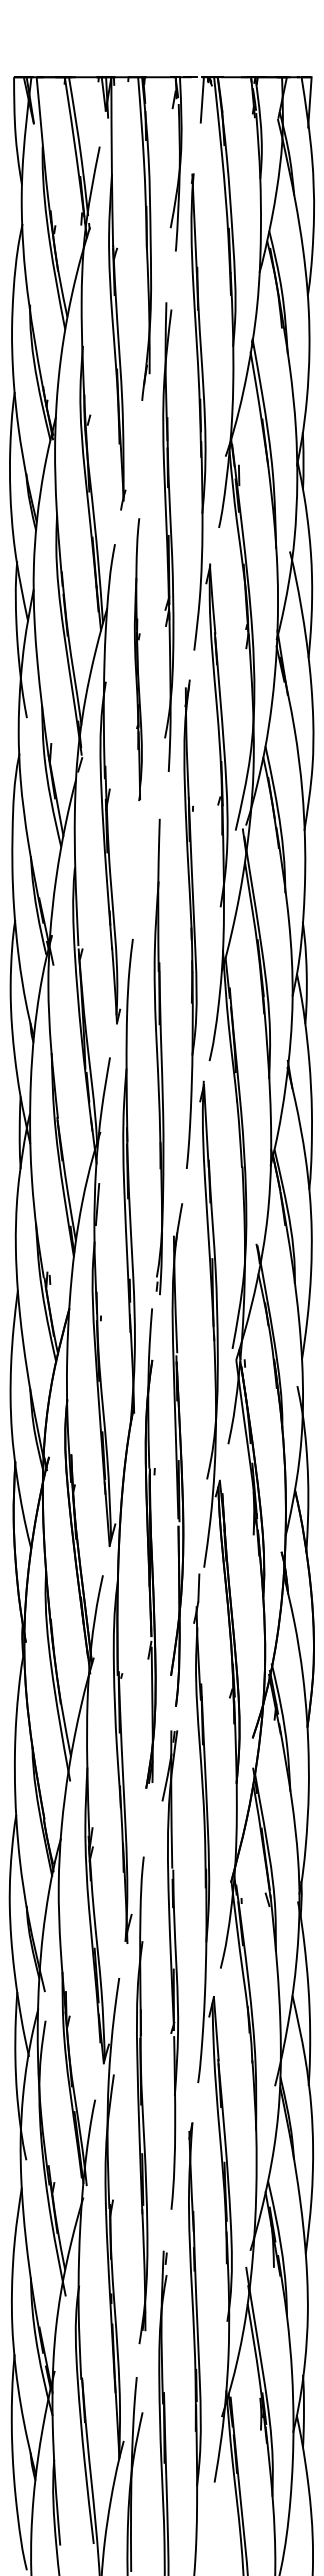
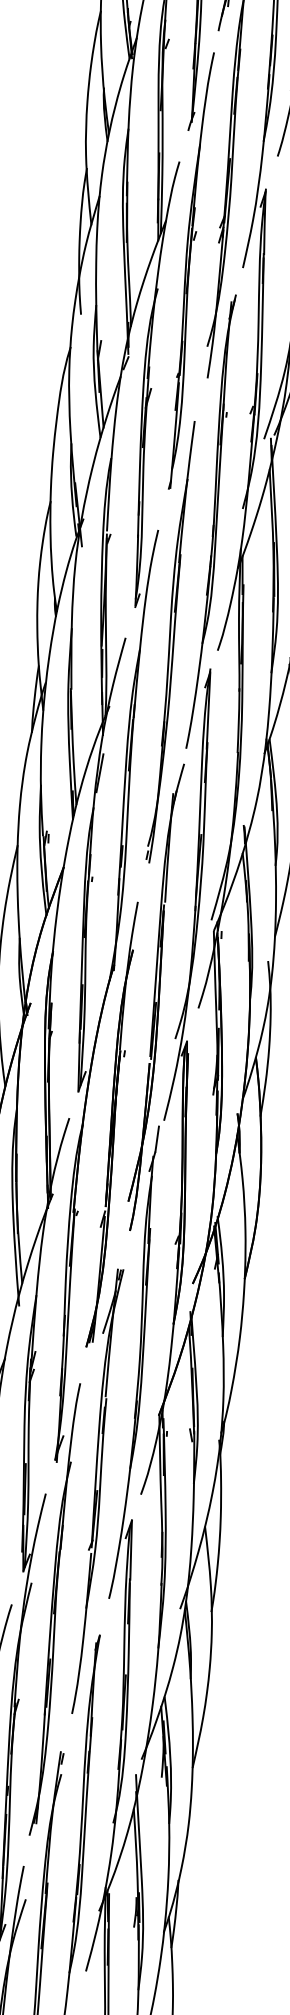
part: (138, 659) -> (190, 270), size x1.67
part: (177, 1454) -> (155, 996), moved
part: (150, 1548) -> (113, 1124), moved

